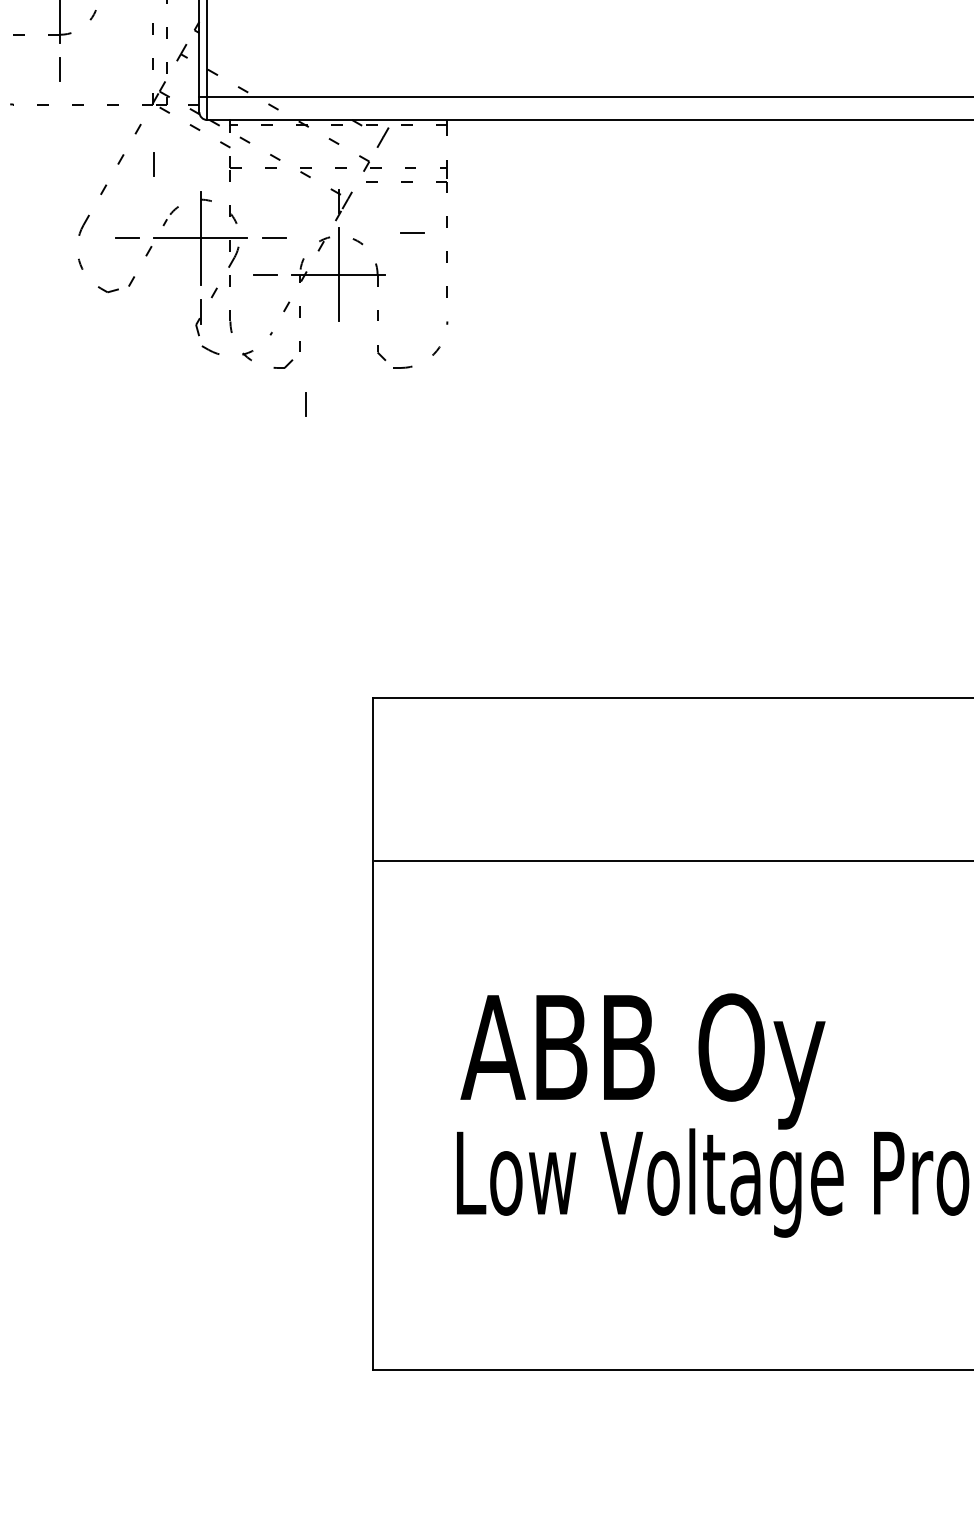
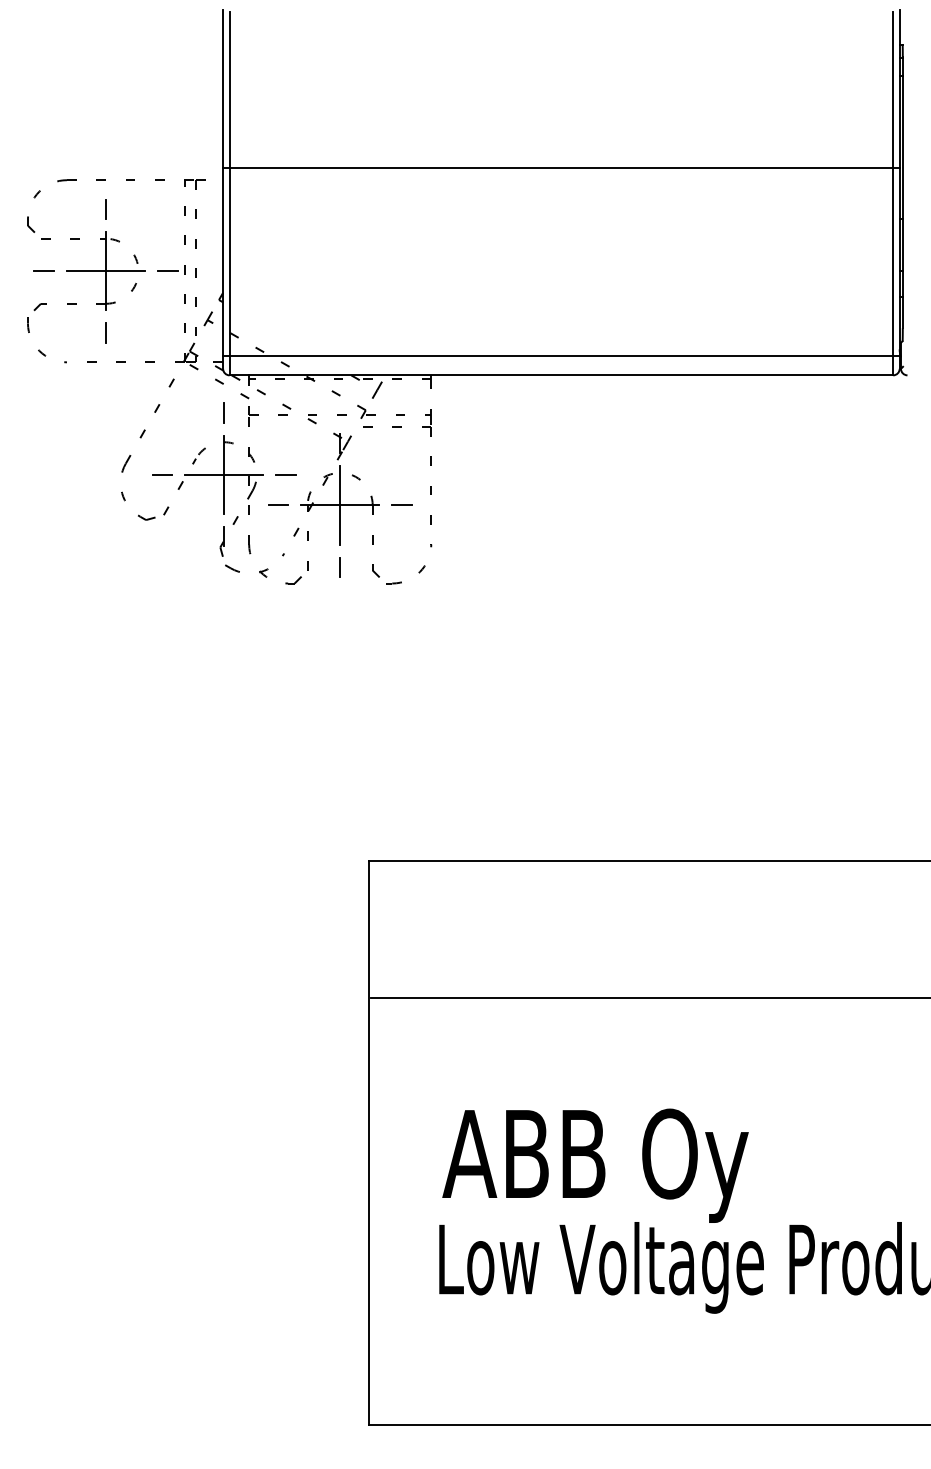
line: (153, 164) -> (223, 412), moved
line: (411, 232) -> (401, 504), moved
line: (304, 404) -> (339, 567), moved

